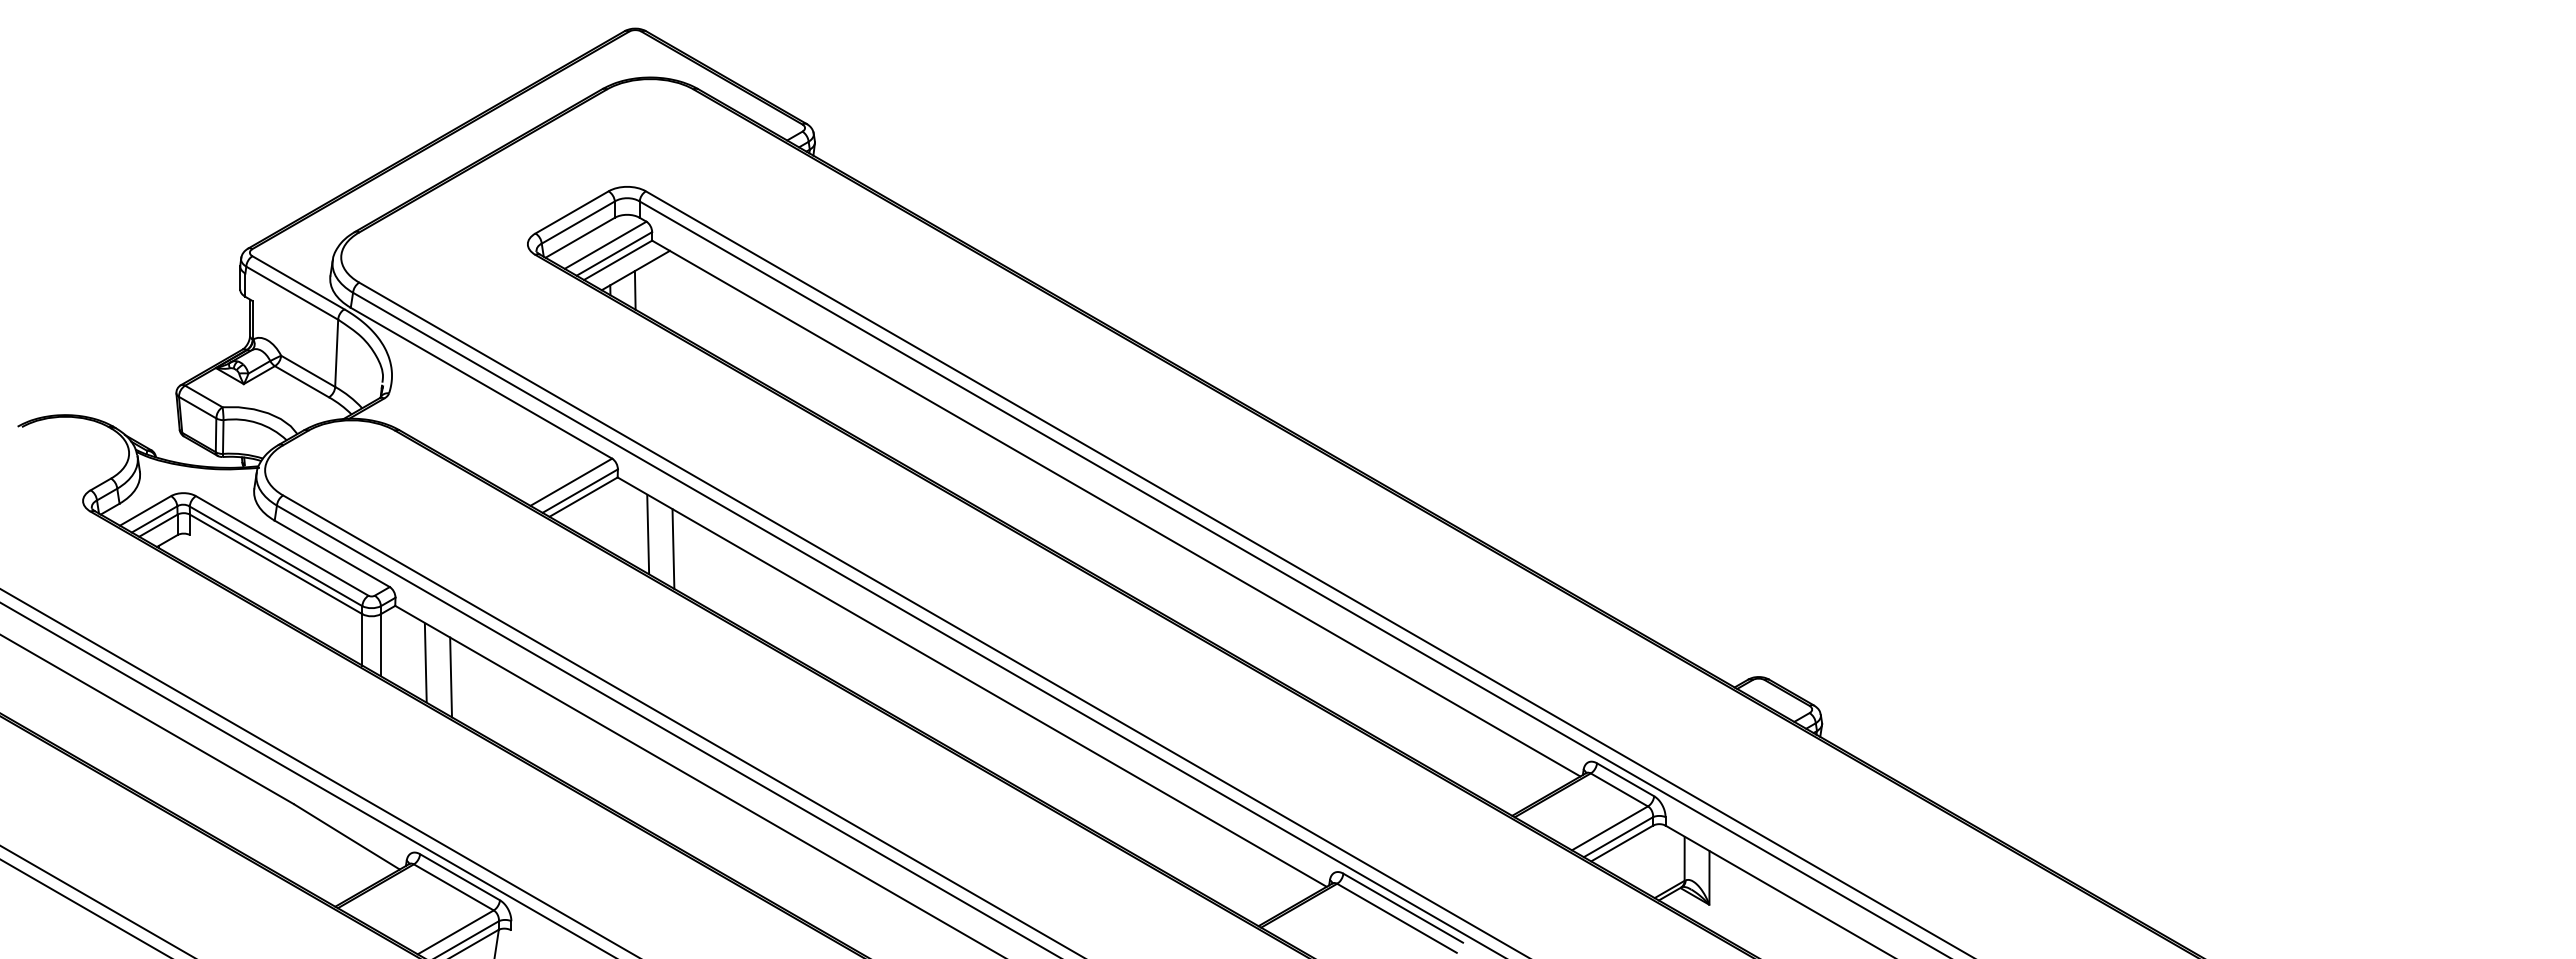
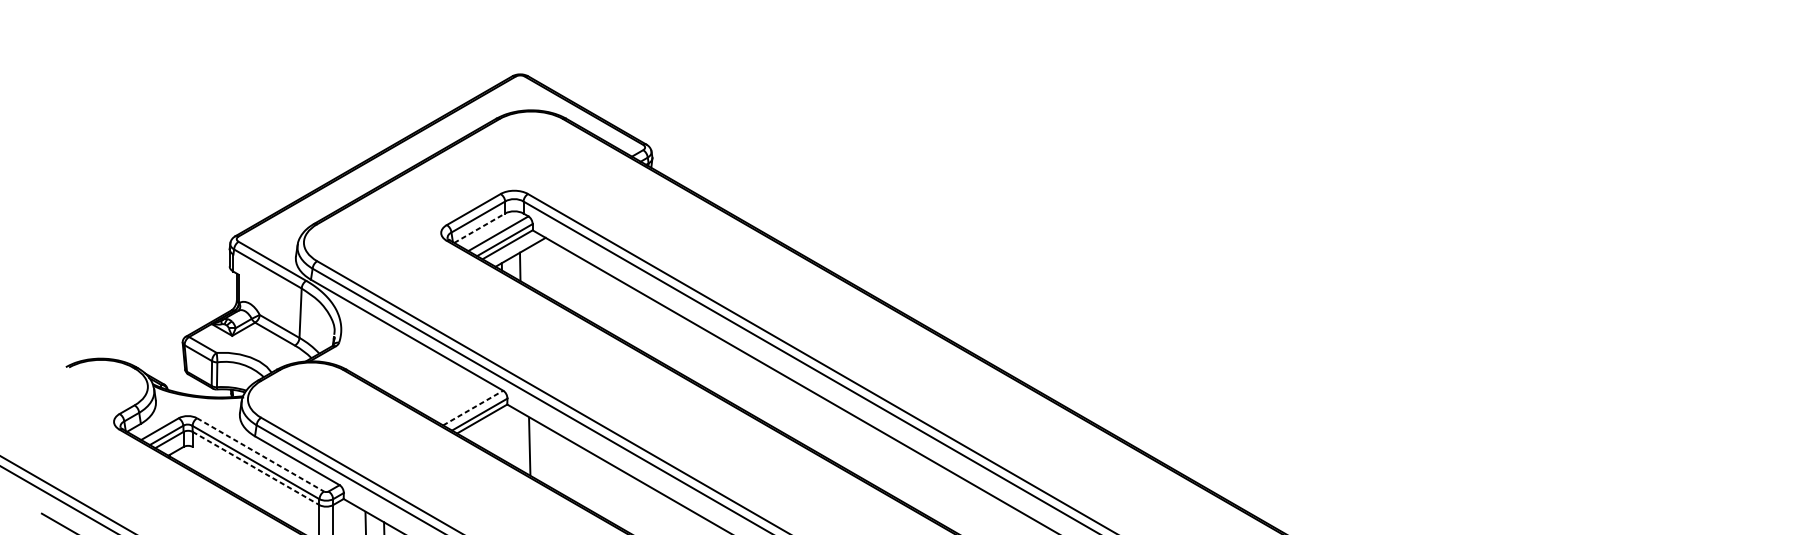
line: (580, 237) -> (479, 228), solid -> dashed
line: (571, 482) -> (473, 408), solid -> dashed
line: (282, 545) -> (260, 454), solid -> dashed
line: (673, 548) -> (548, 456), removed
line: (276, 564) -> (256, 468), solid -> dashed

